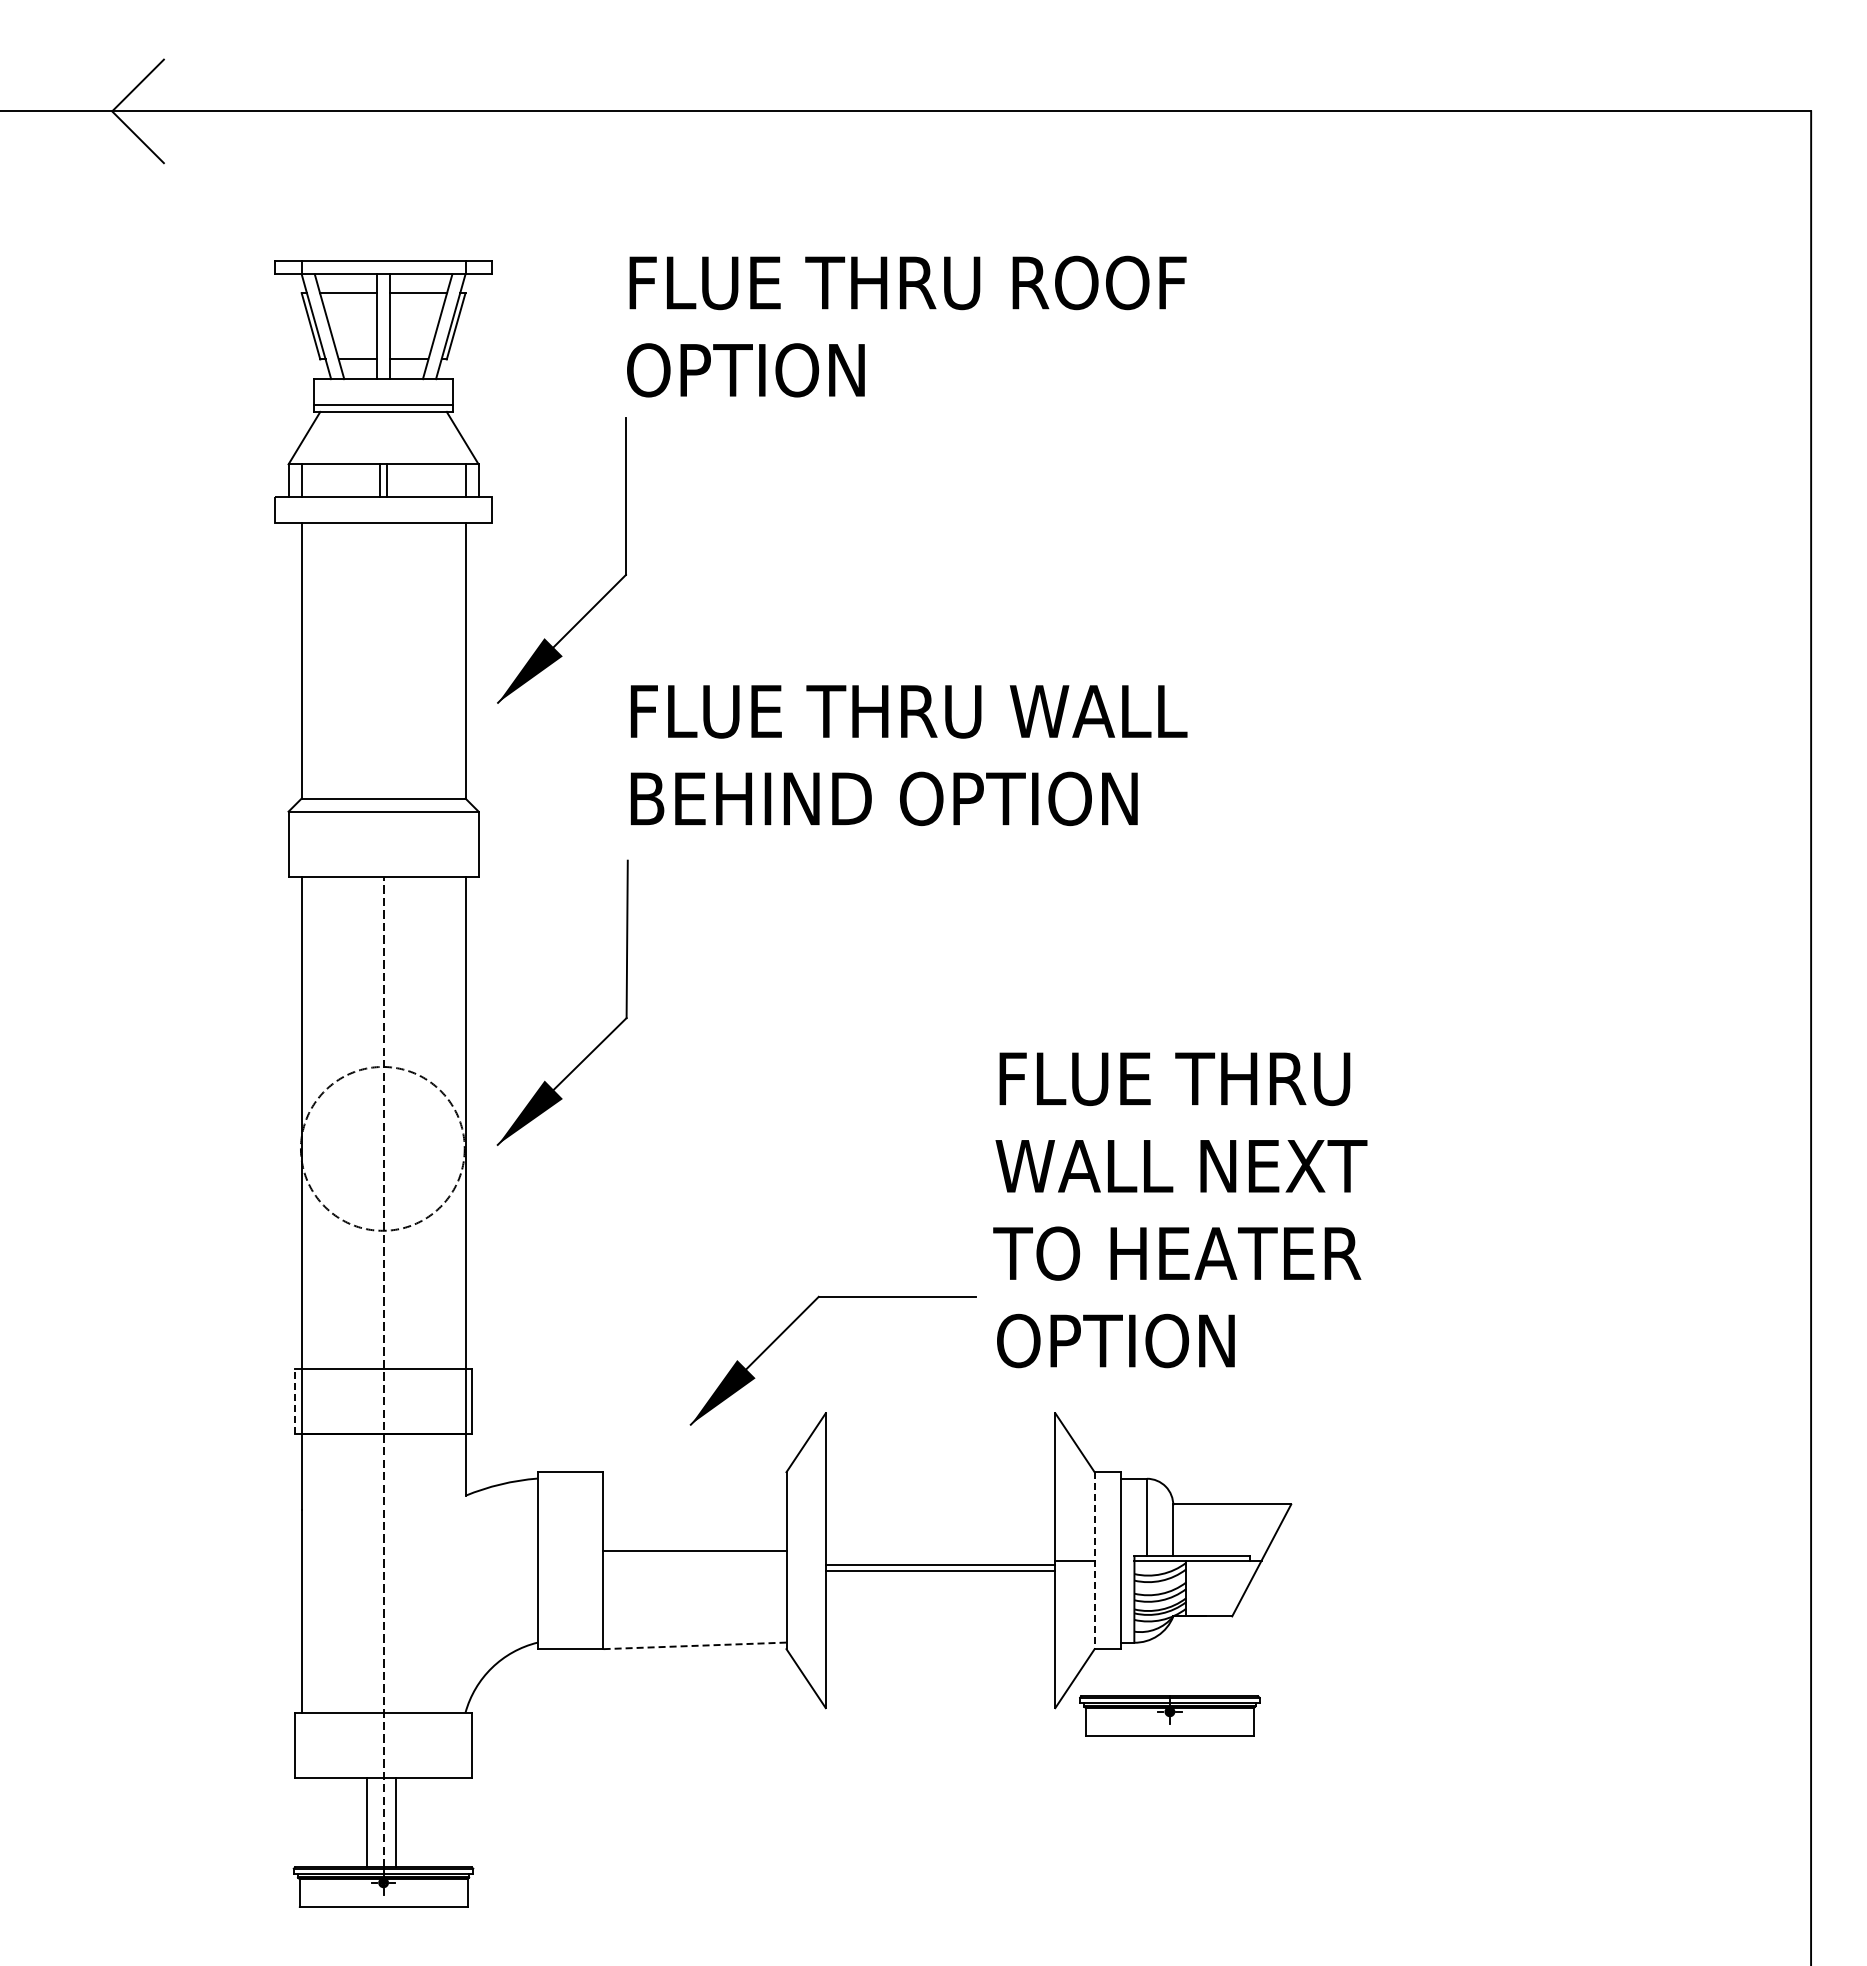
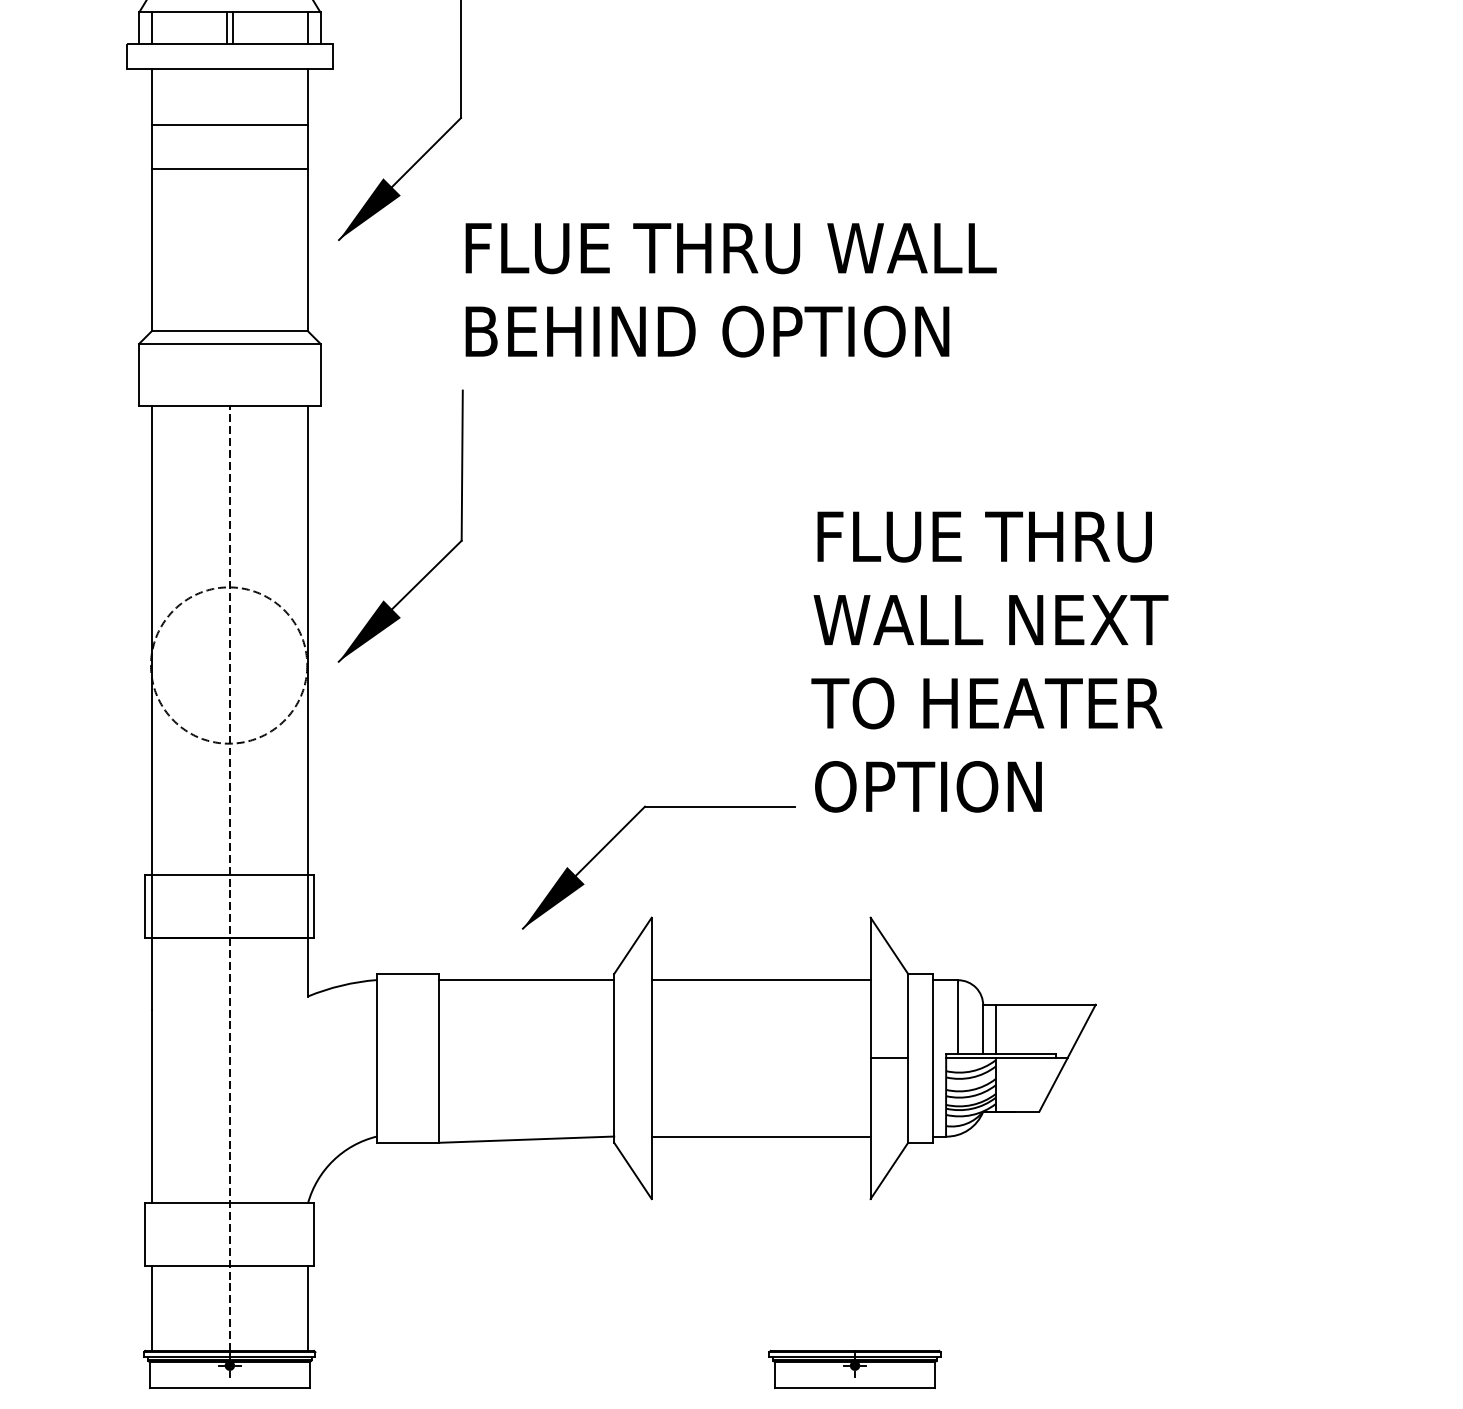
line: (383, 582) -> (229, 125), added
line: (383, 628) -> (229, 169), added
text: (1180, 1210) -> (990, 662), moved
line: (295, 1401) -> (145, 906), dashed -> solid
line: (1186, 1530) -> (995, 1029), added
line: (694, 1550) -> (526, 979), moved
line: (1094, 1561) -> (908, 1059), dashed -> solid
line: (940, 1564) -> (761, 1136), moved
line: (940, 1570) -> (761, 979), moved
line: (694, 1645) -> (526, 1139), dashed -> solid
part: (1169, 1715) -> (854, 1369), moved
line: (366, 1822) -> (151, 1308), moved
line: (395, 1822) -> (307, 1308), moved

